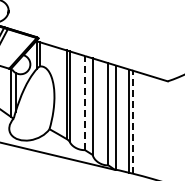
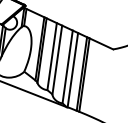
line: (85, 102) -> (52, 56), dashed -> solid
line: (133, 121) -> (84, 74), dashed -> solid

